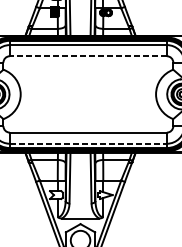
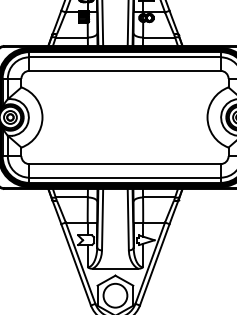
line: (88, 55) -> (125, 70), dashed -> solid
line: (88, 143) -> (125, 177), dashed -> solid

